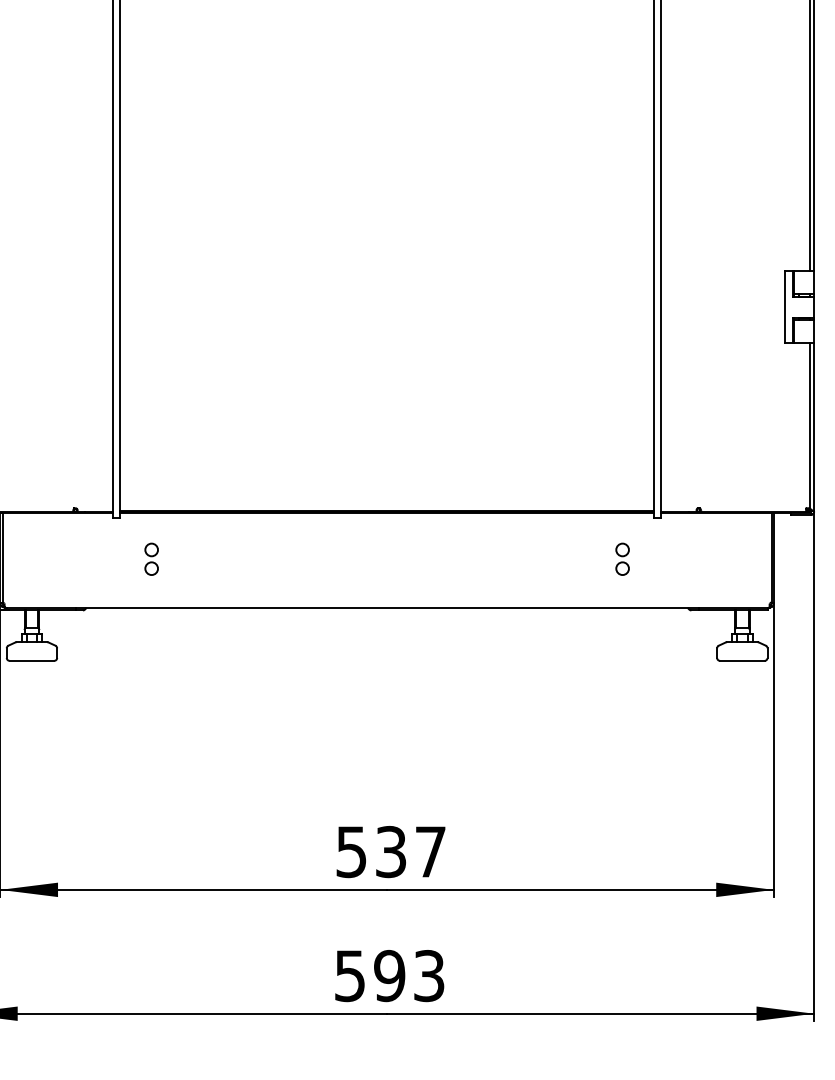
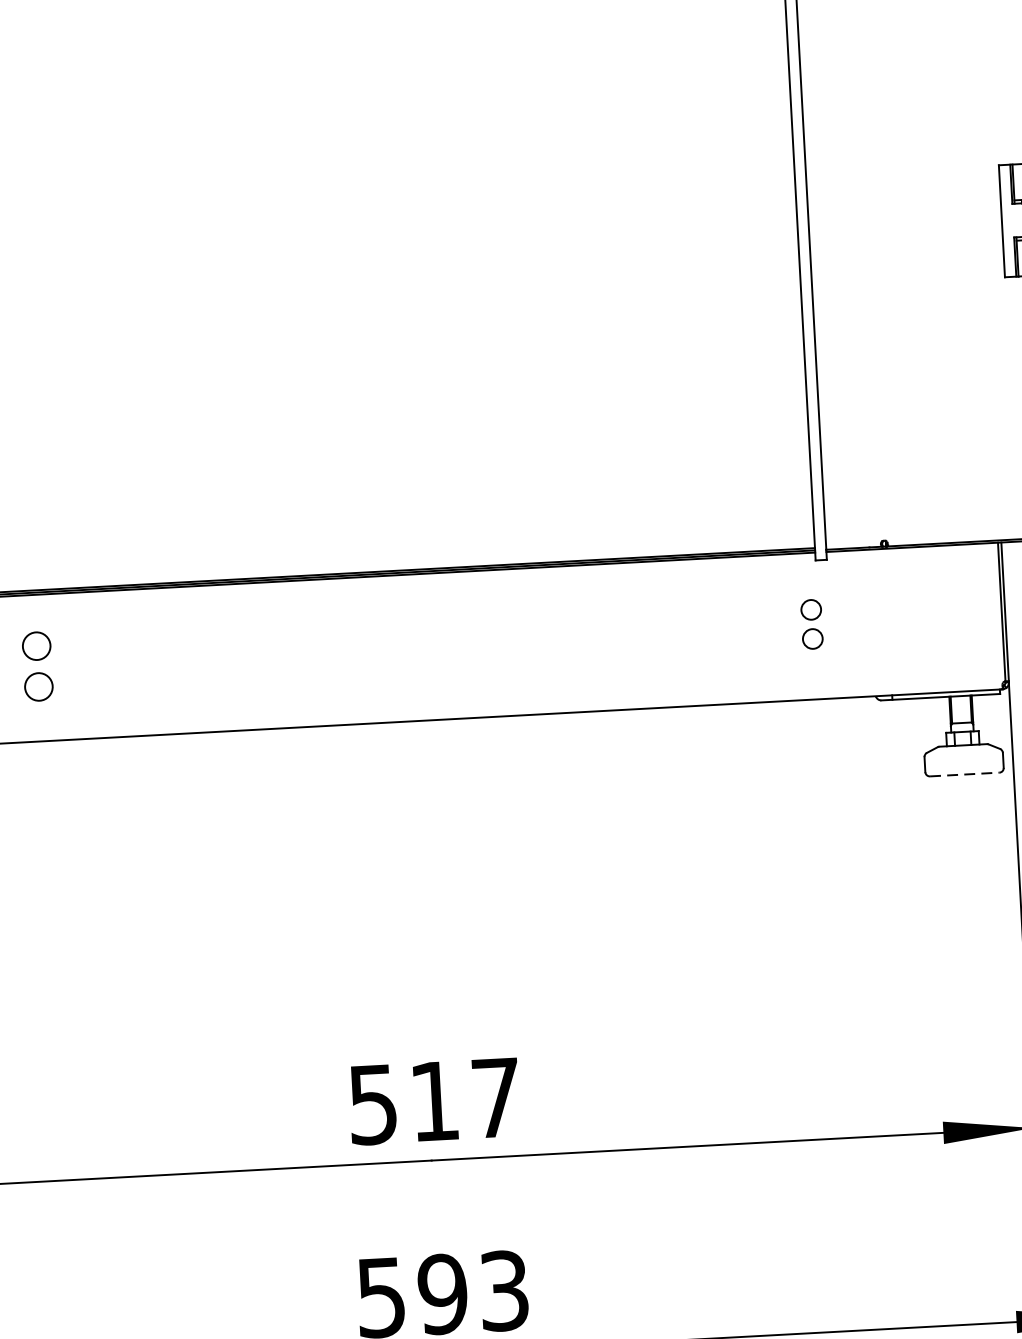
part: (151, 558) -> (37, 665), size x1.4
part: (622, 558) -> (811, 623), moved
line: (742, 660) -> (964, 773), solid -> dashed
text: (391, 852) -> (435, 1102), 537 -> 517

